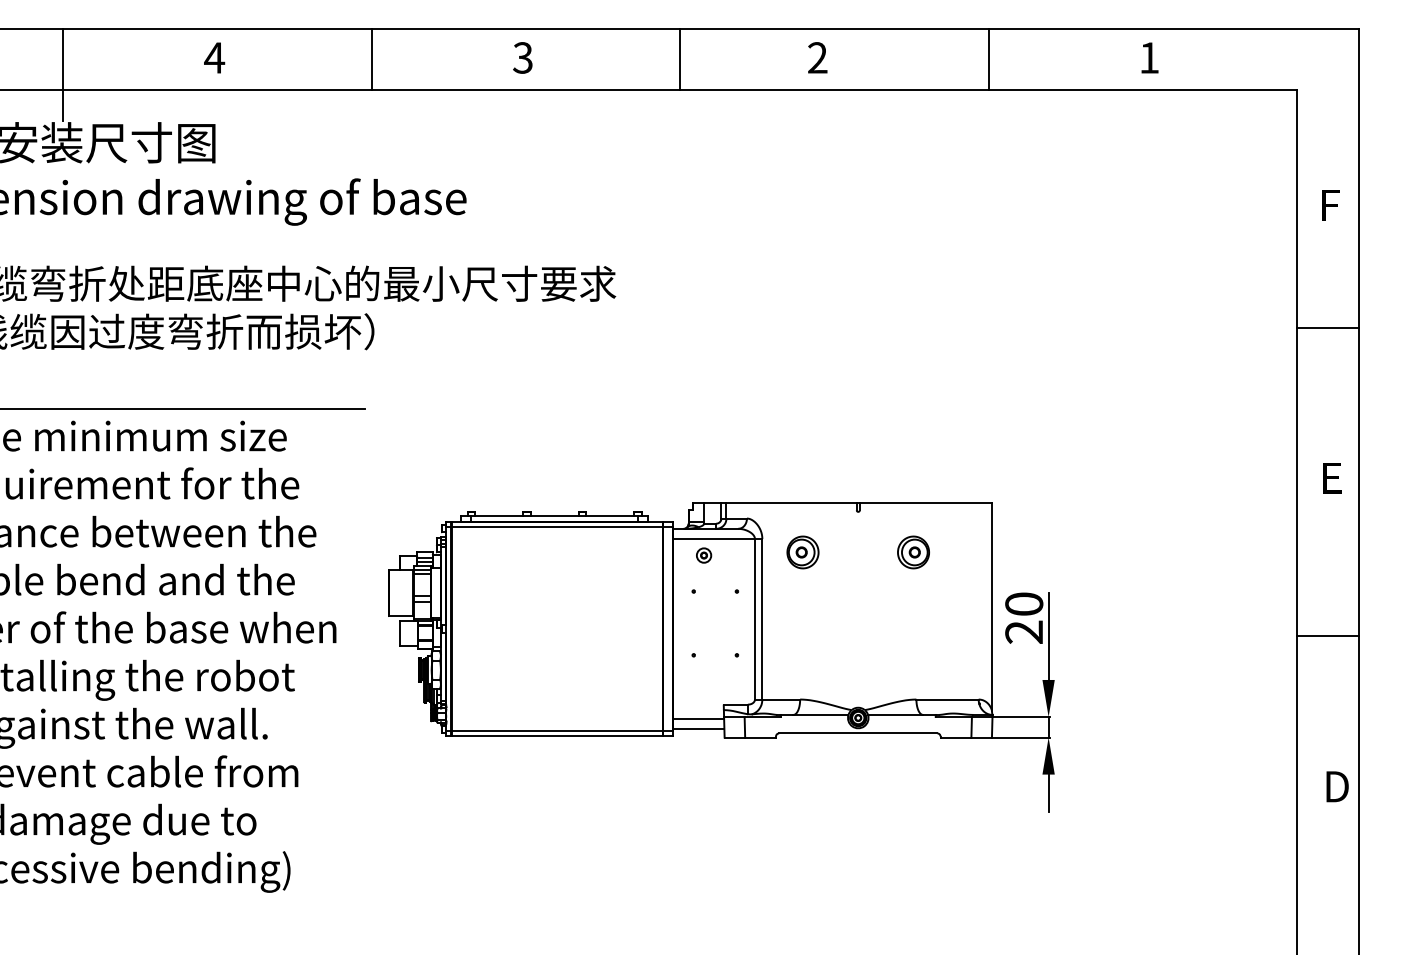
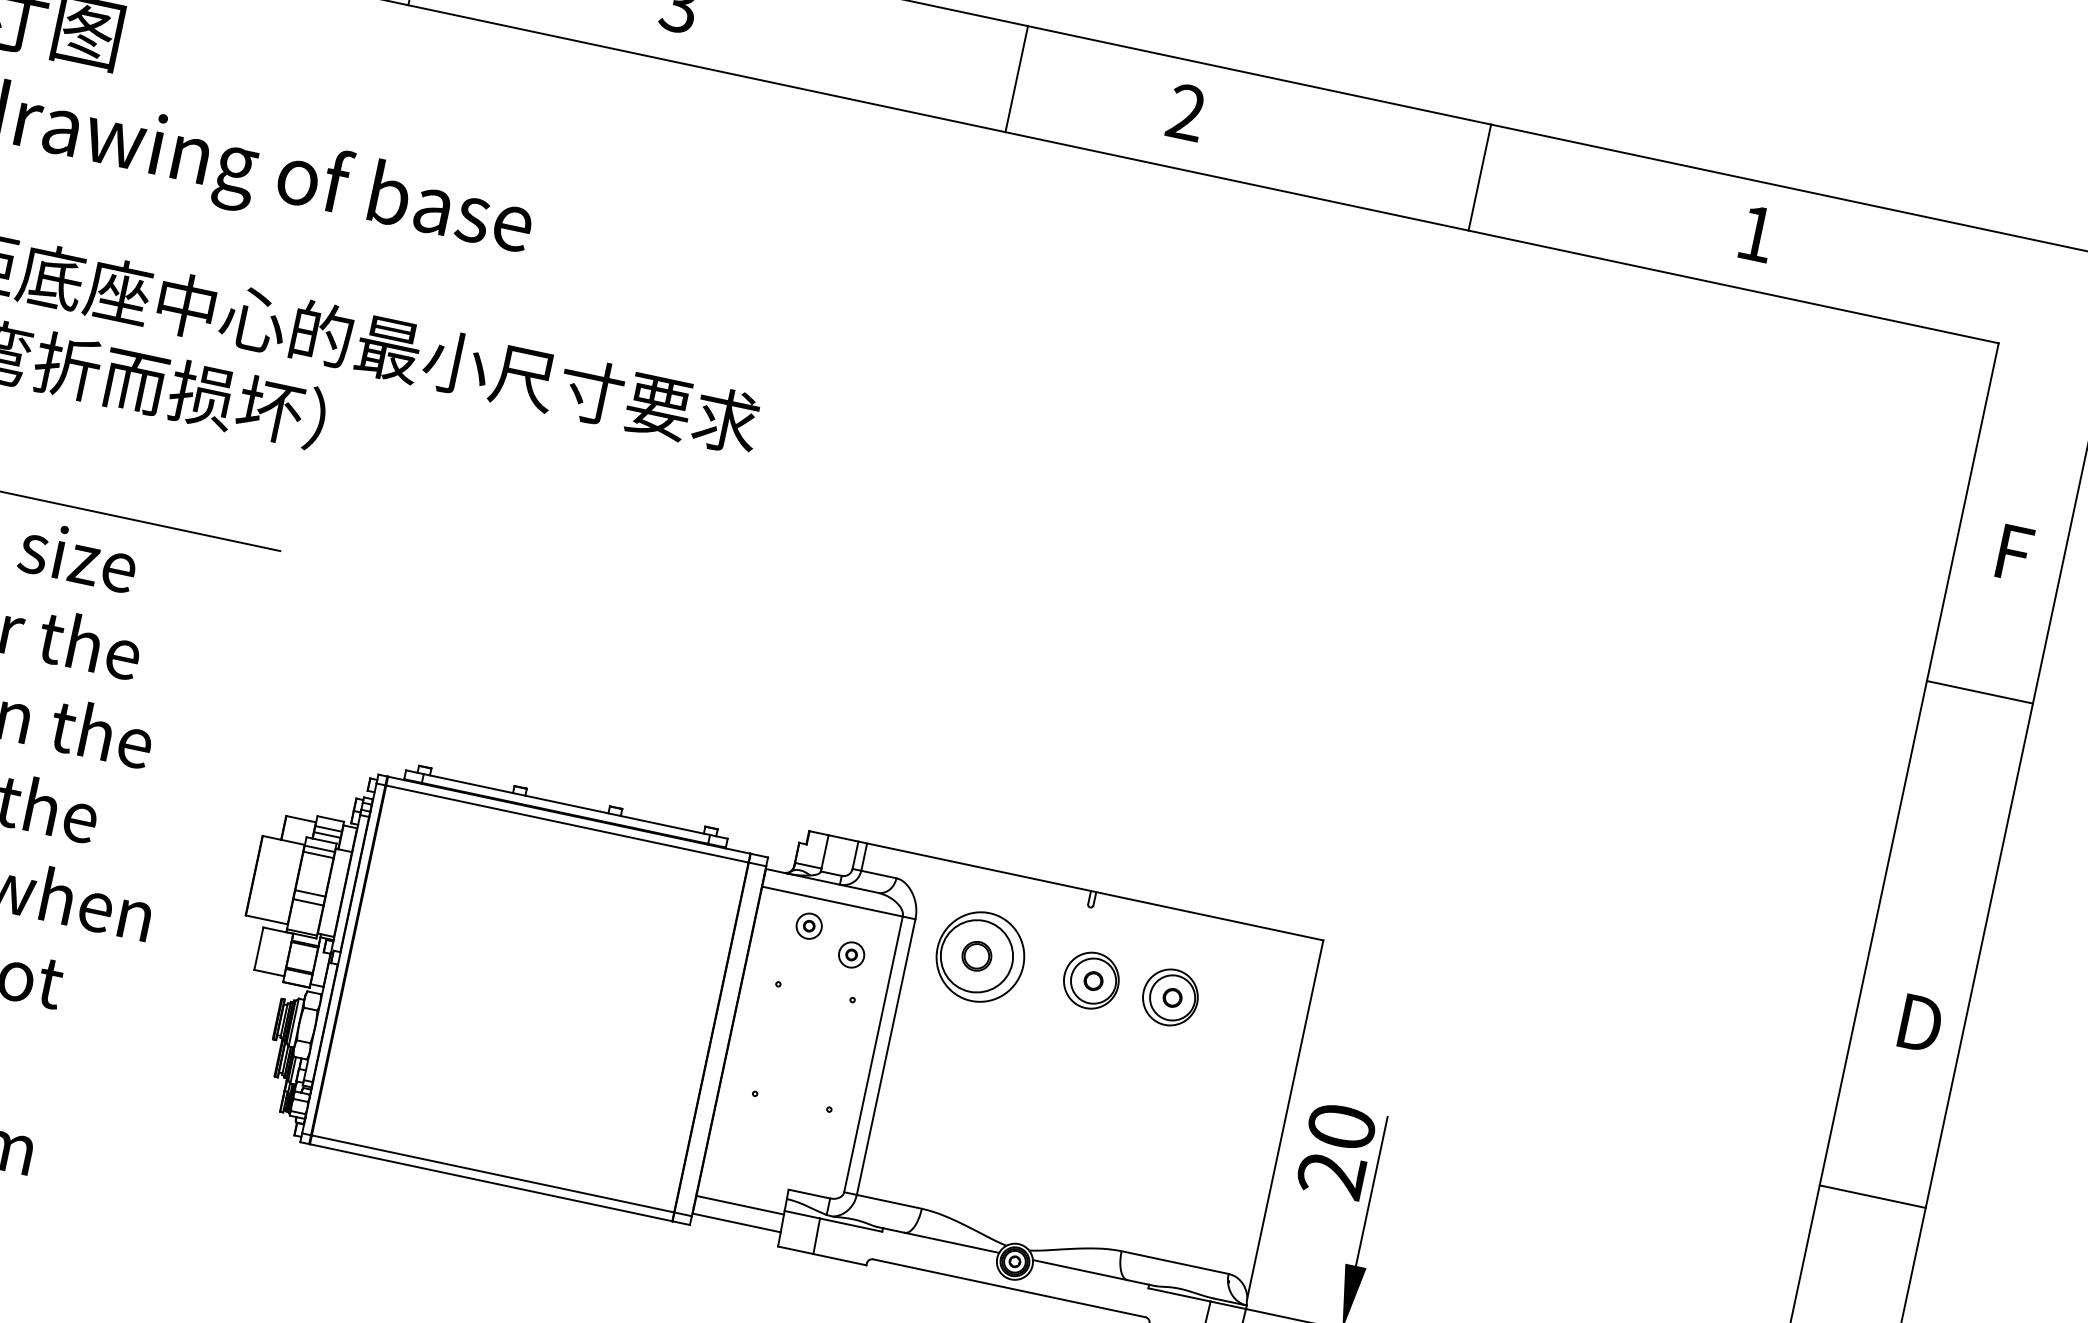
line: (680, 59) -> (1017, 79), moved
line: (1327, 327) -> (1978, 691), moved
text: (1334, 478) -> (1920, 1024), E -> D
part: (802, 552) -> (979, 956), size x1.6
part: (867, 552) -> (1091, 980), added
part: (731, 566) -> (852, 955), added
line: (1327, 636) -> (1871, 1196), moved

